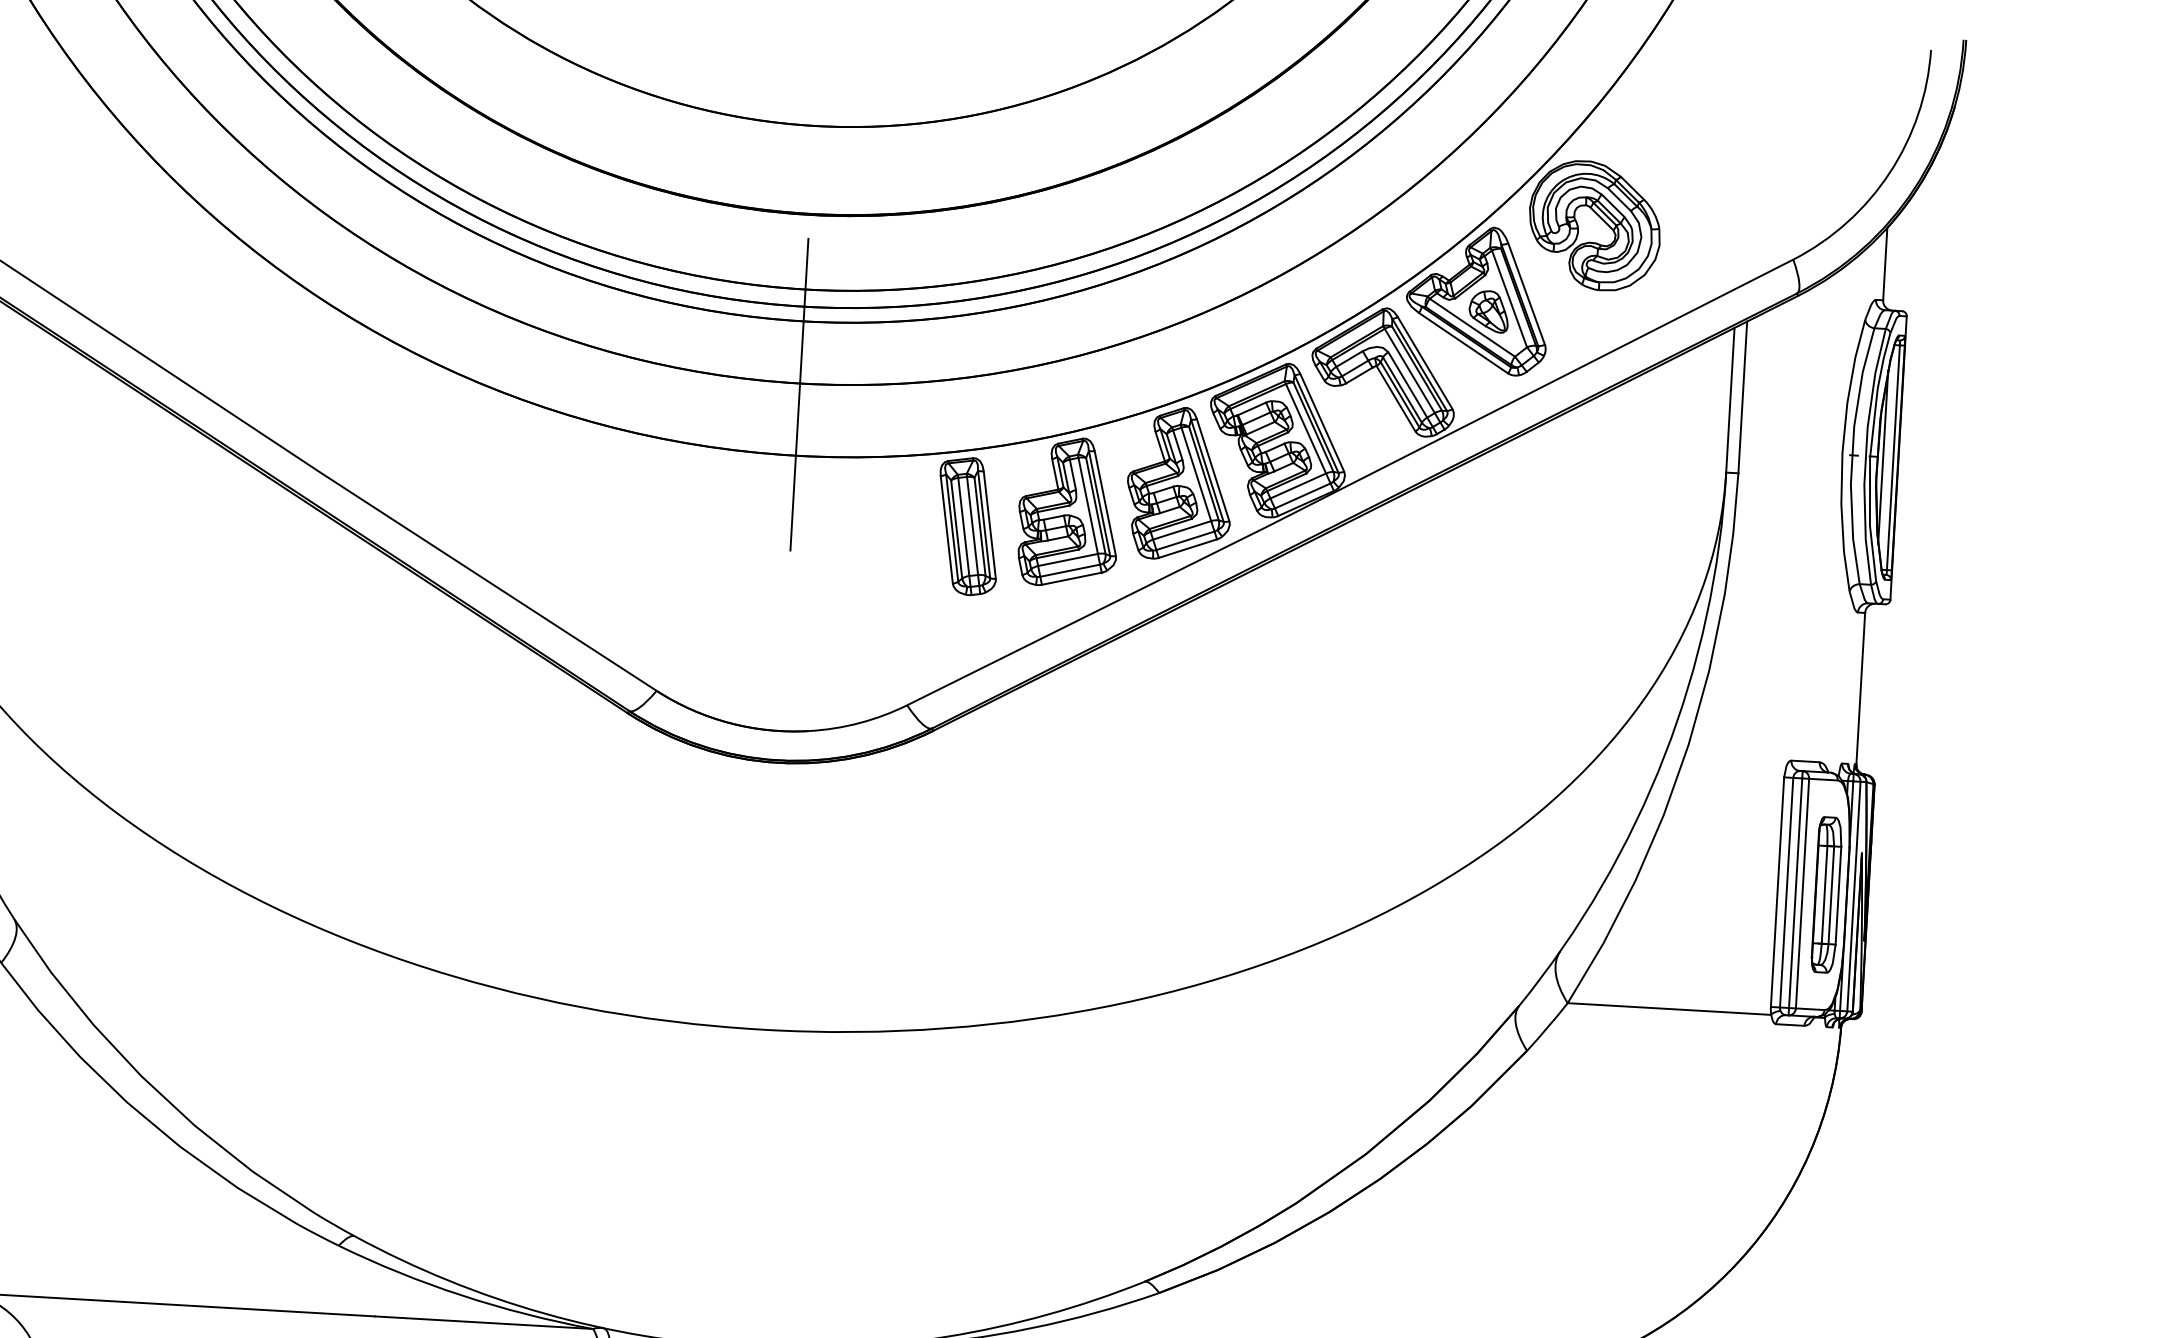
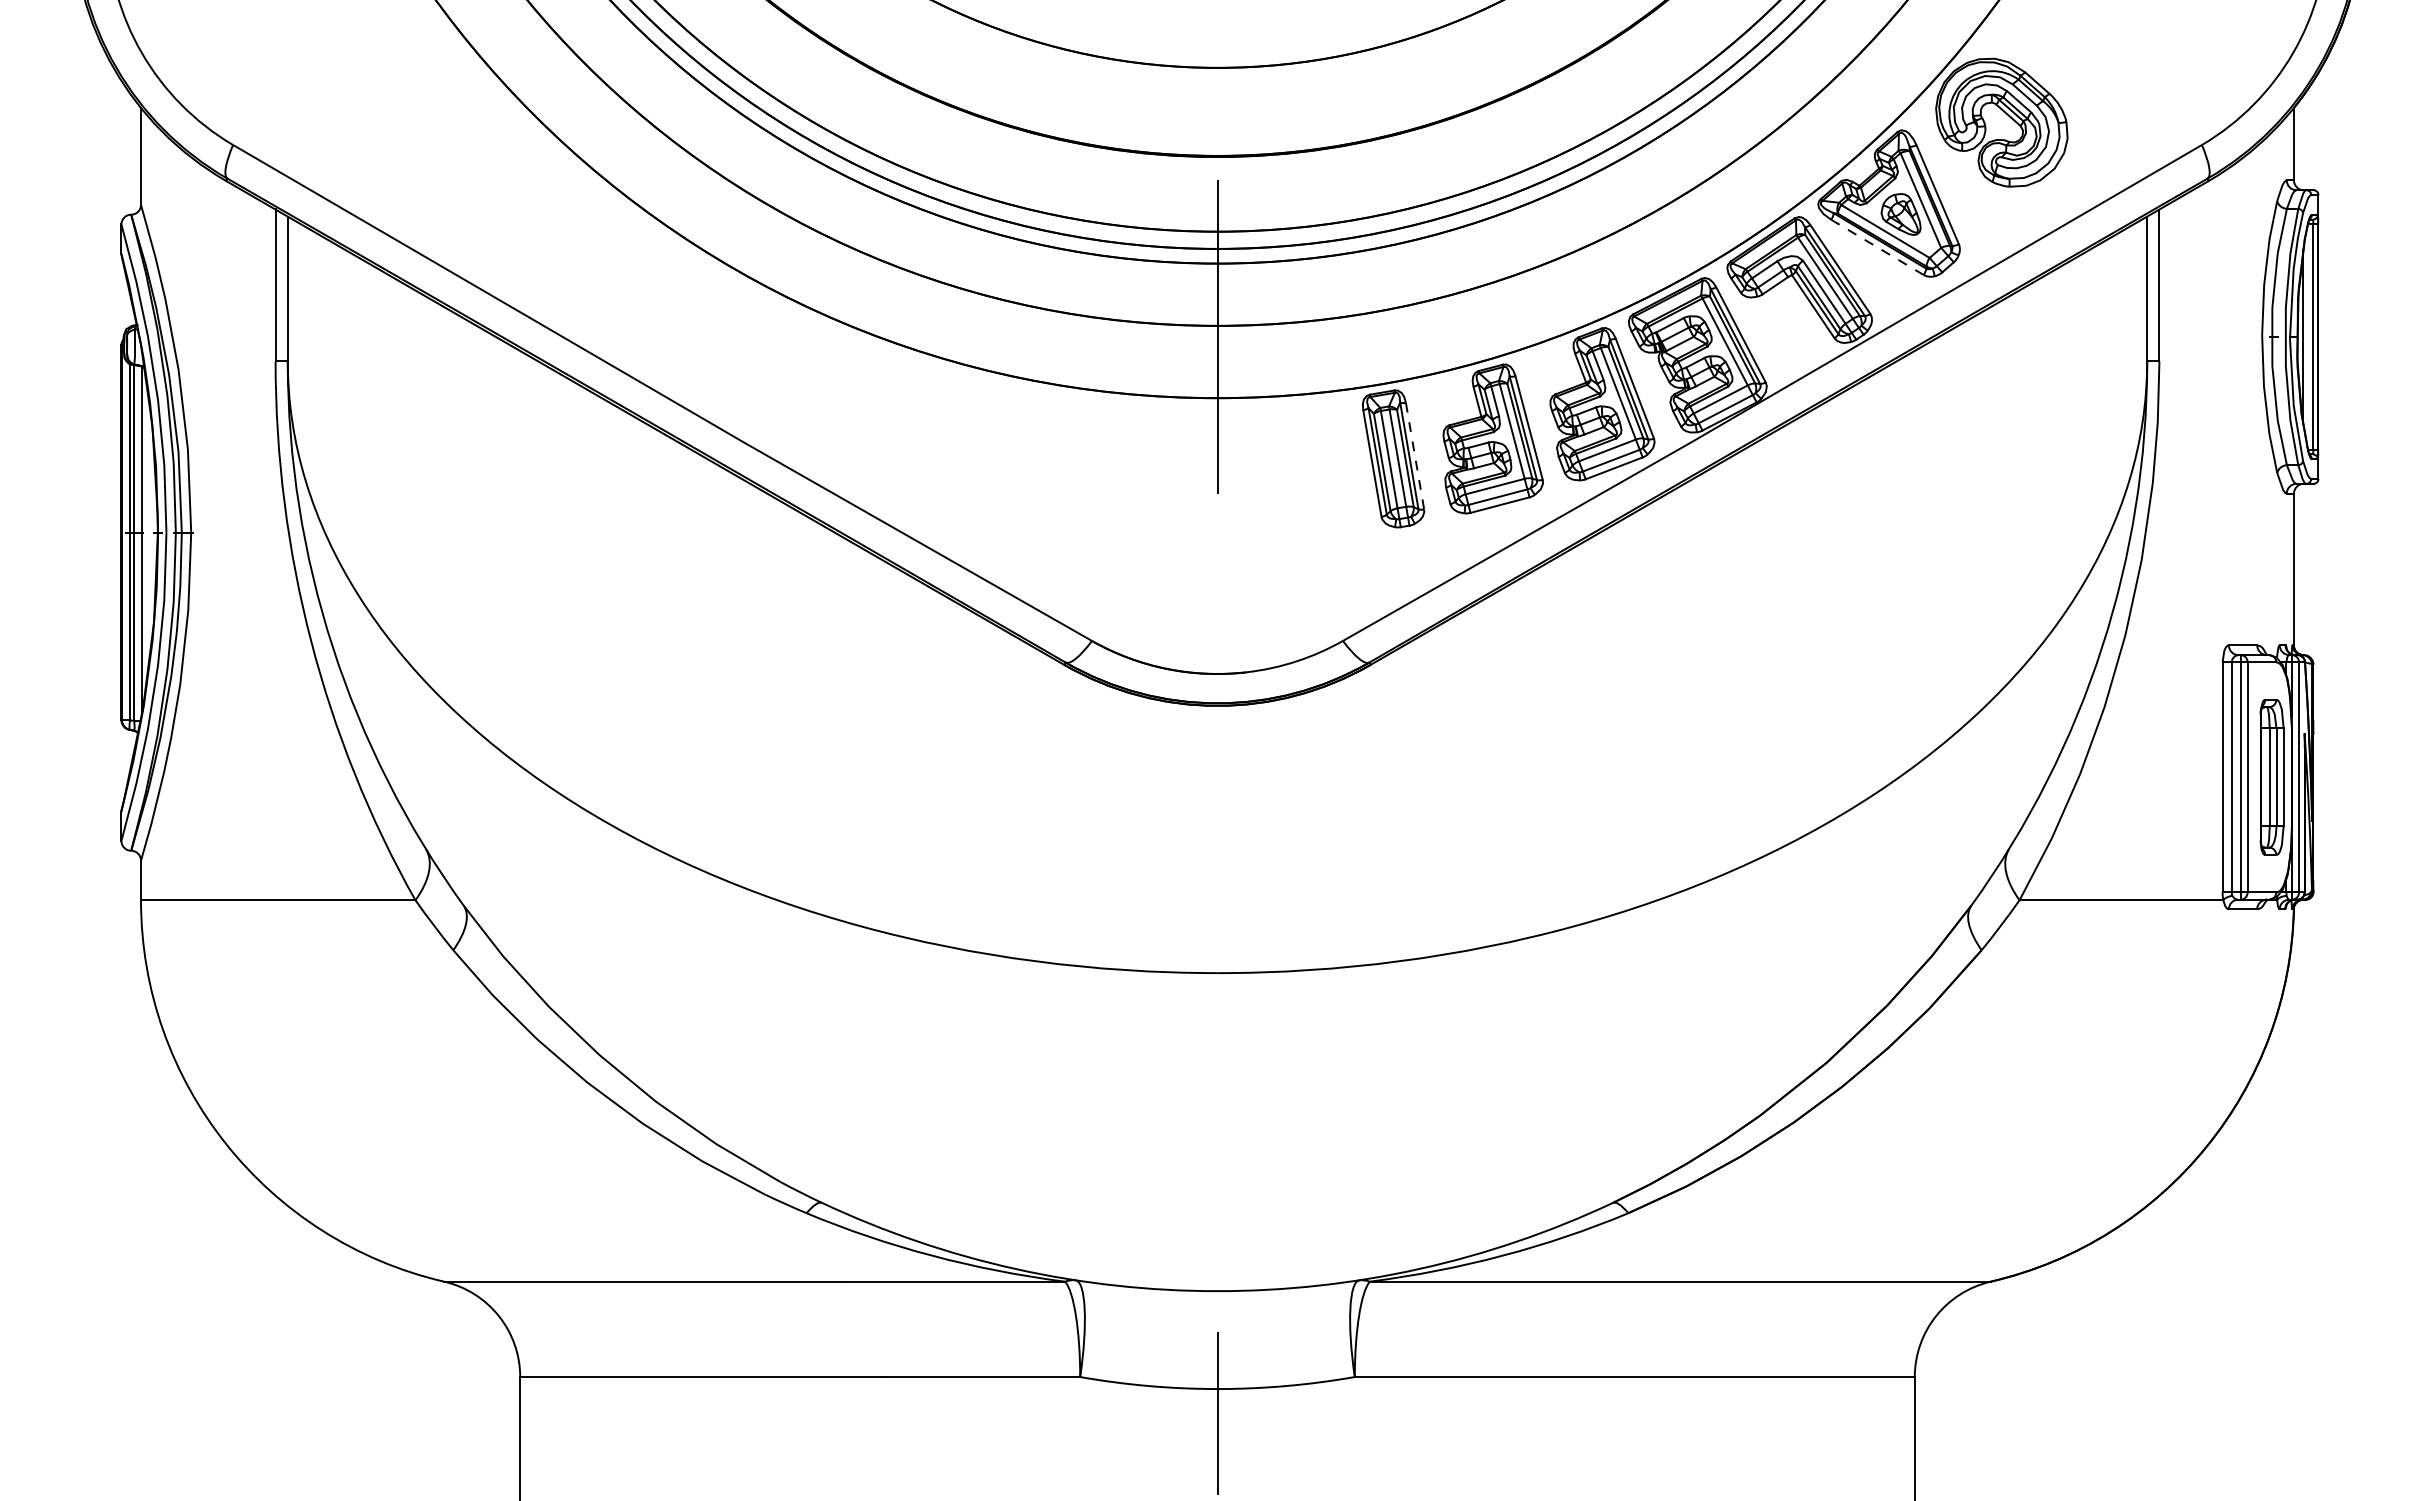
line: (1463, 343) -> (1877, 247), solid -> dashed
line: (990, 525) -> (1415, 456), solid -> dashed

